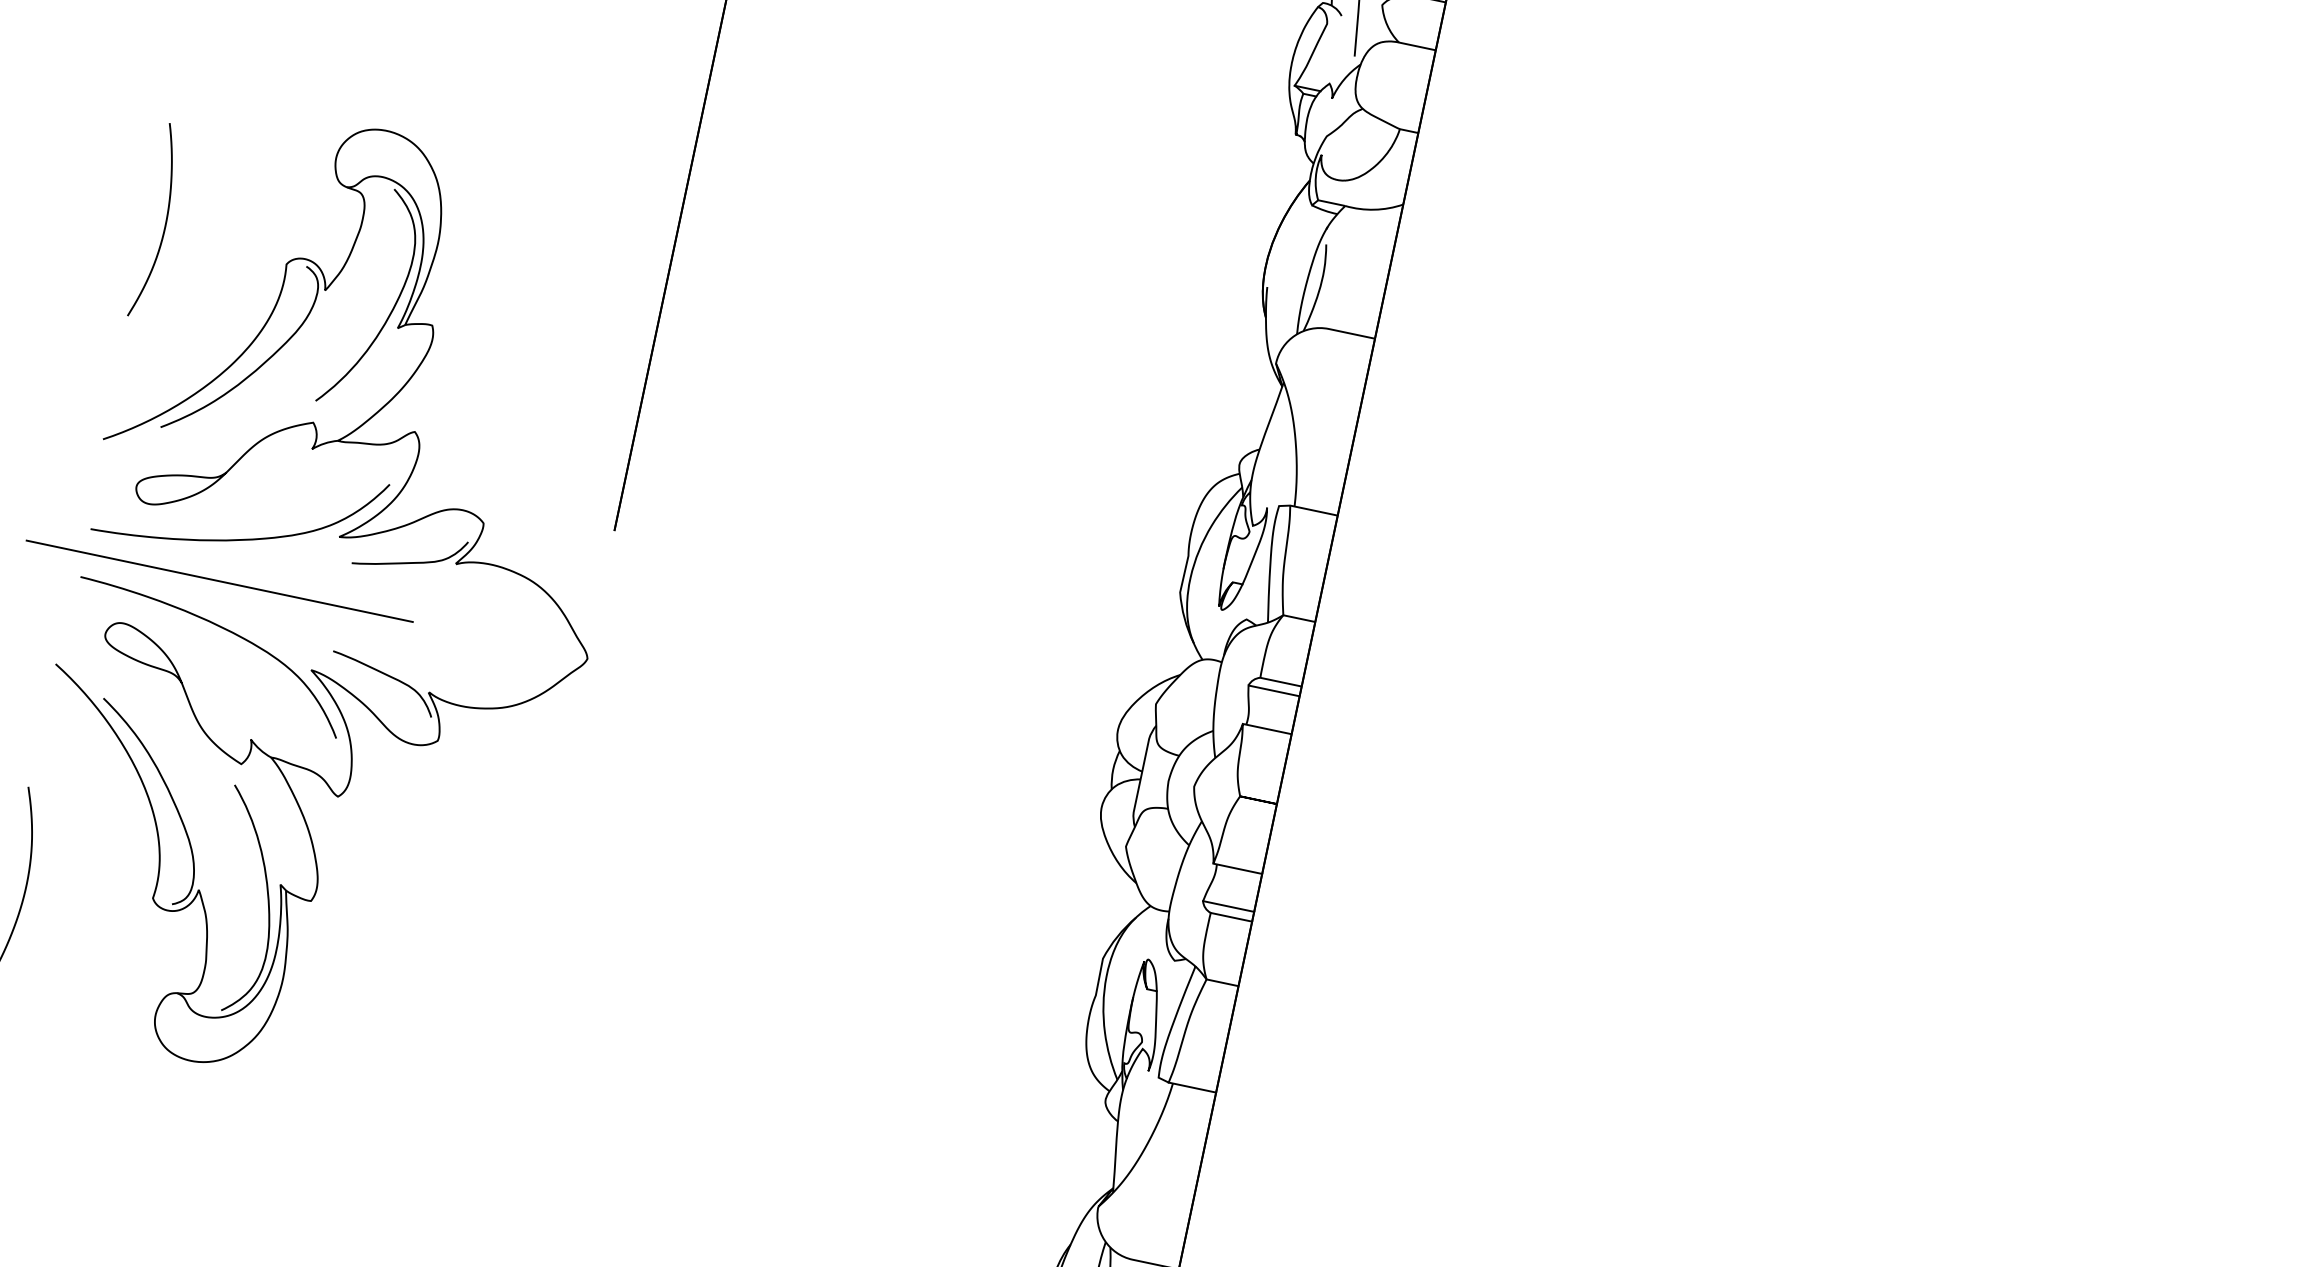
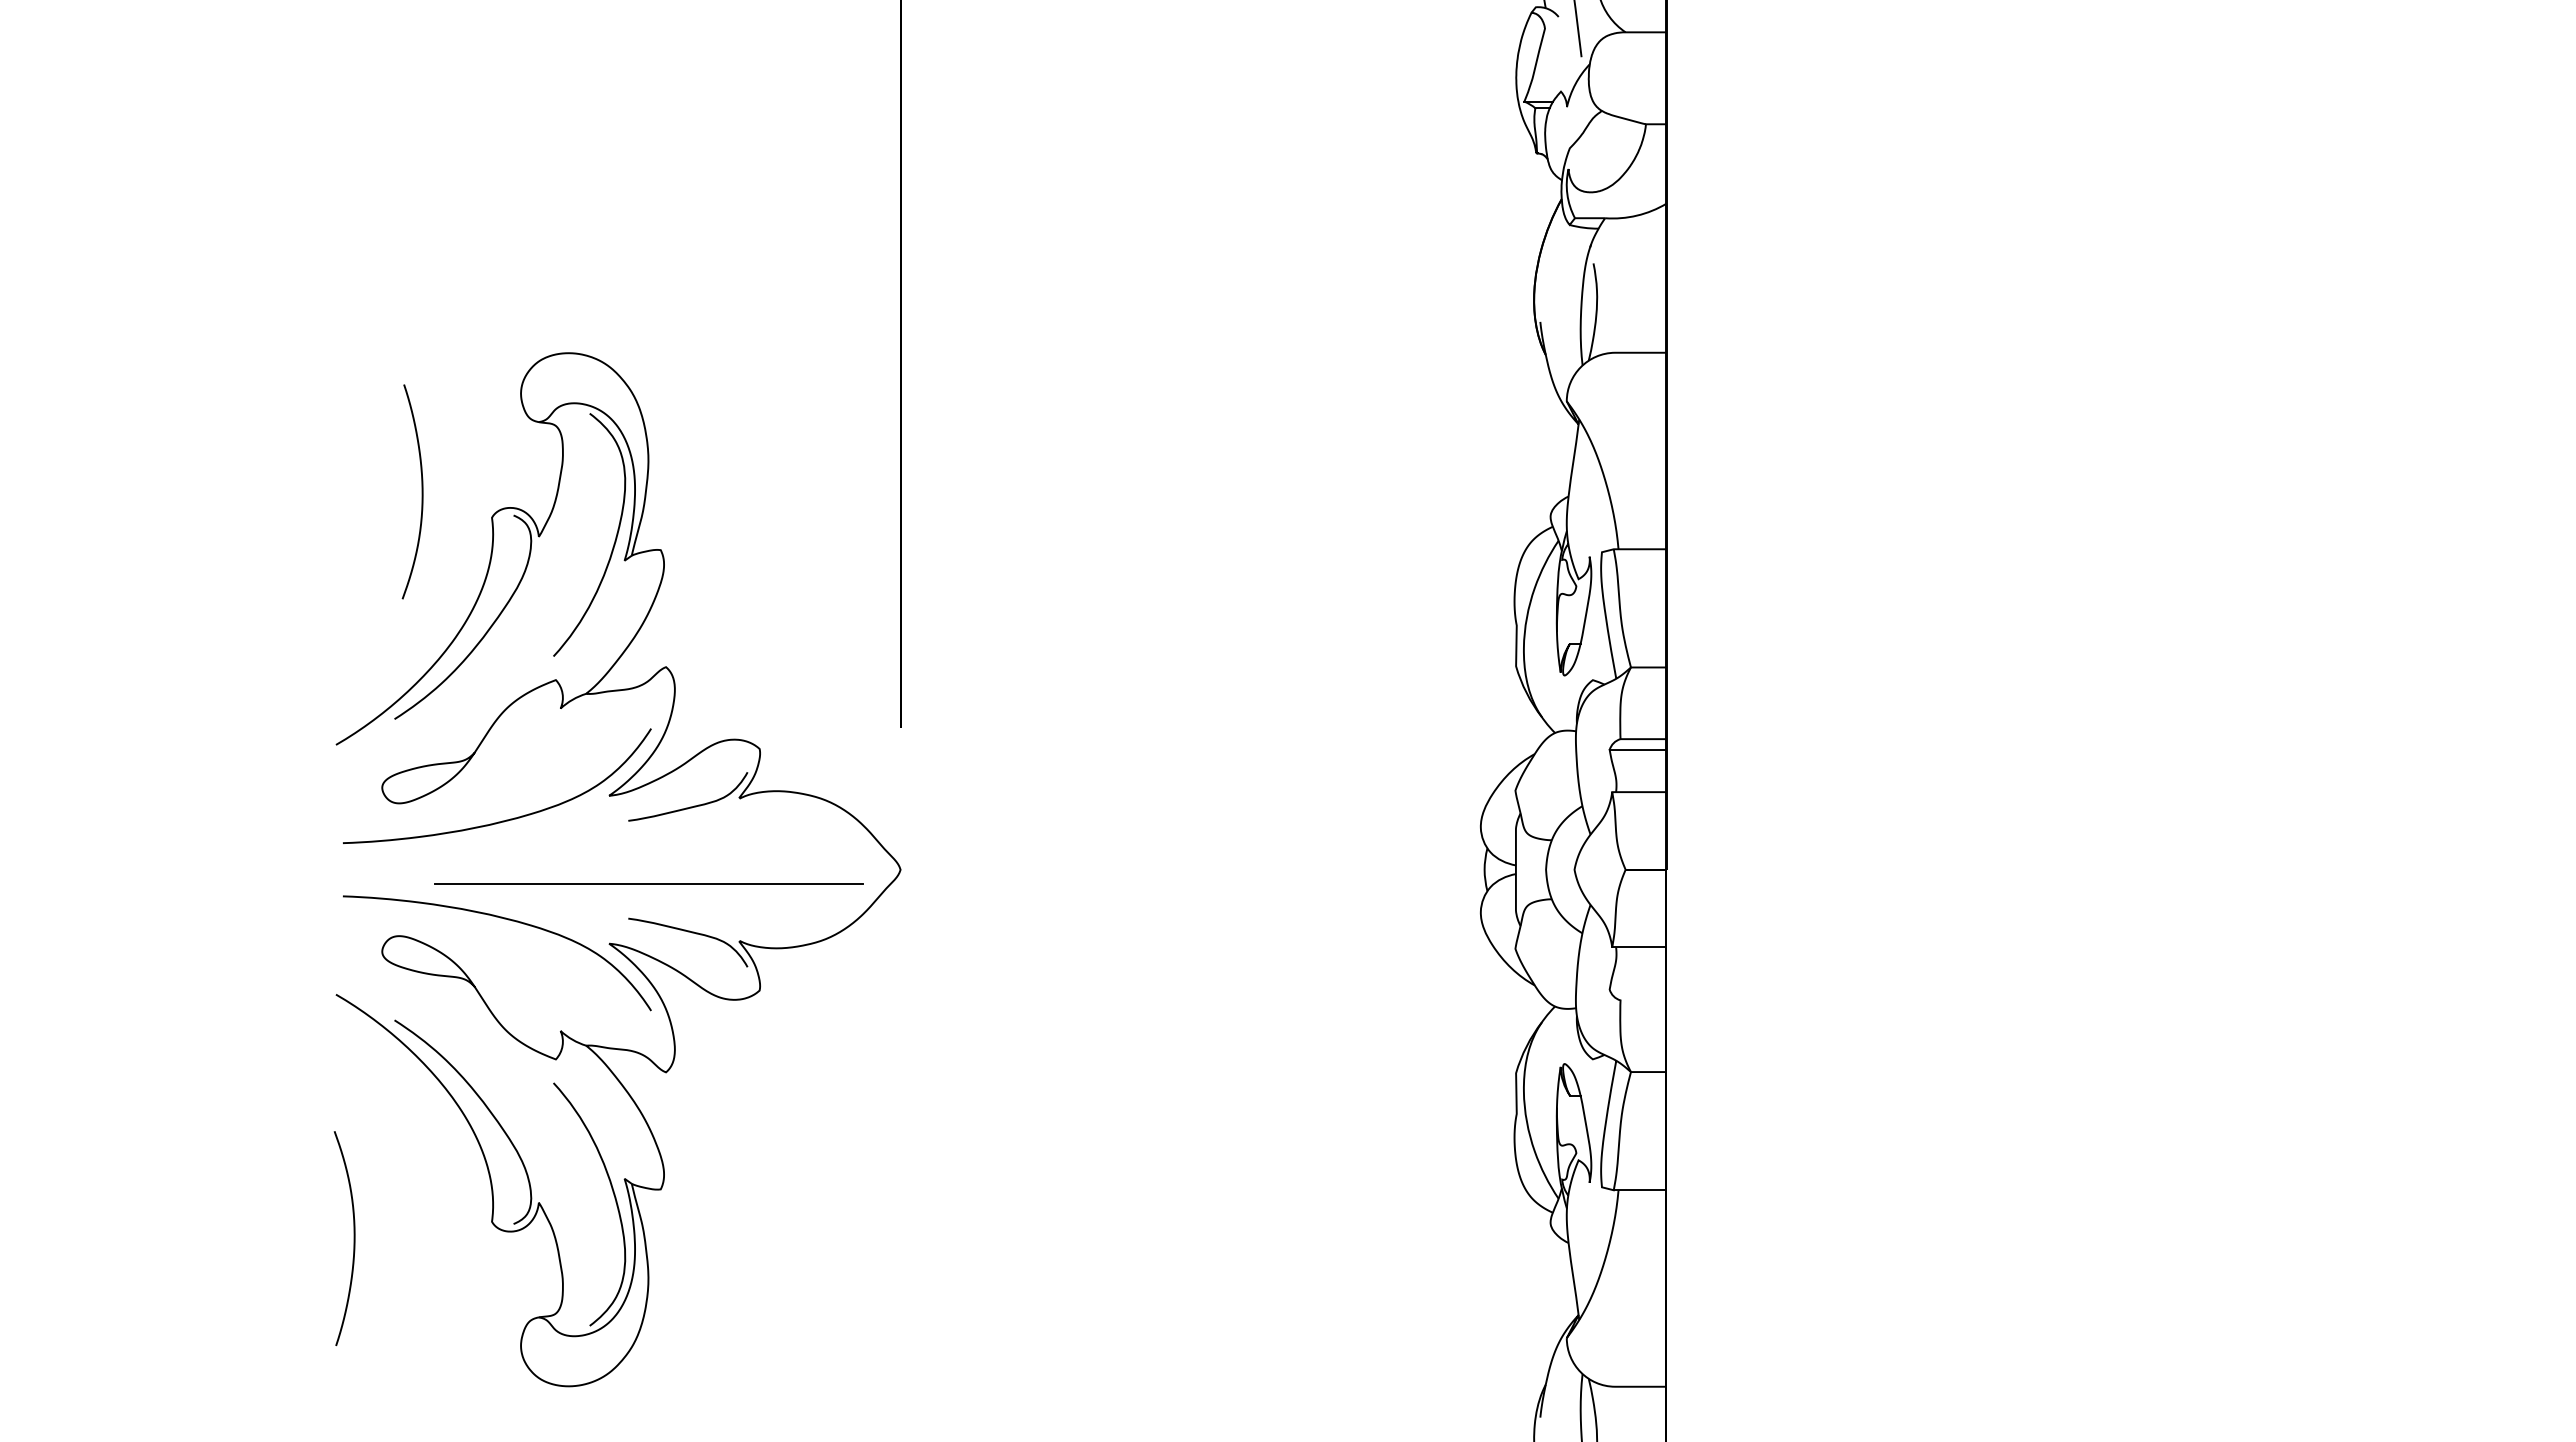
curve: (165, 222) -> (421, 491), moved
line: (219, 580) -> (648, 883), moved
line: (1228, 906) -> (1637, 989), removed
line: (1231, 917) -> (1643, 1000), removed

